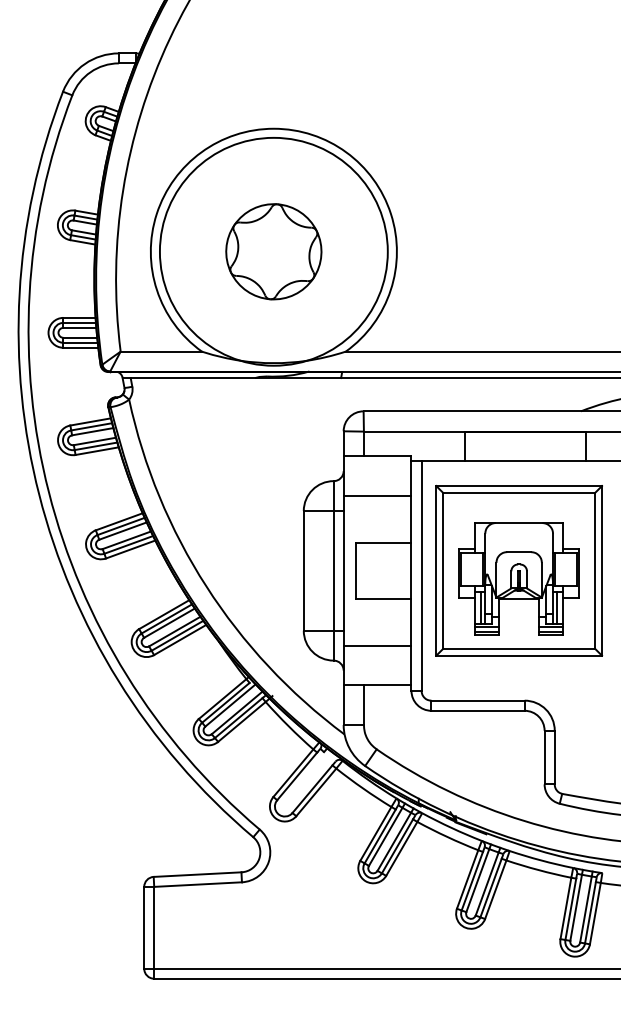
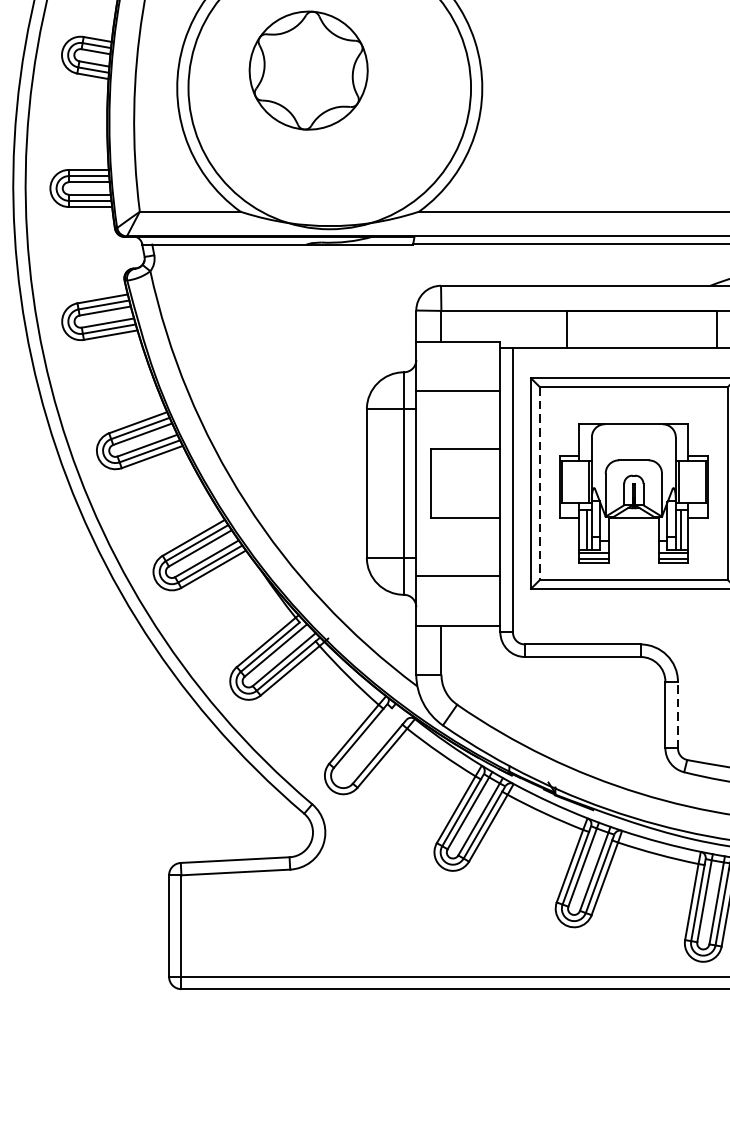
part: (273, 251) -> (308, 70), moved
line: (443, 570) -> (540, 483), solid -> dashed
line: (554, 757) -> (677, 714), solid -> dashed

